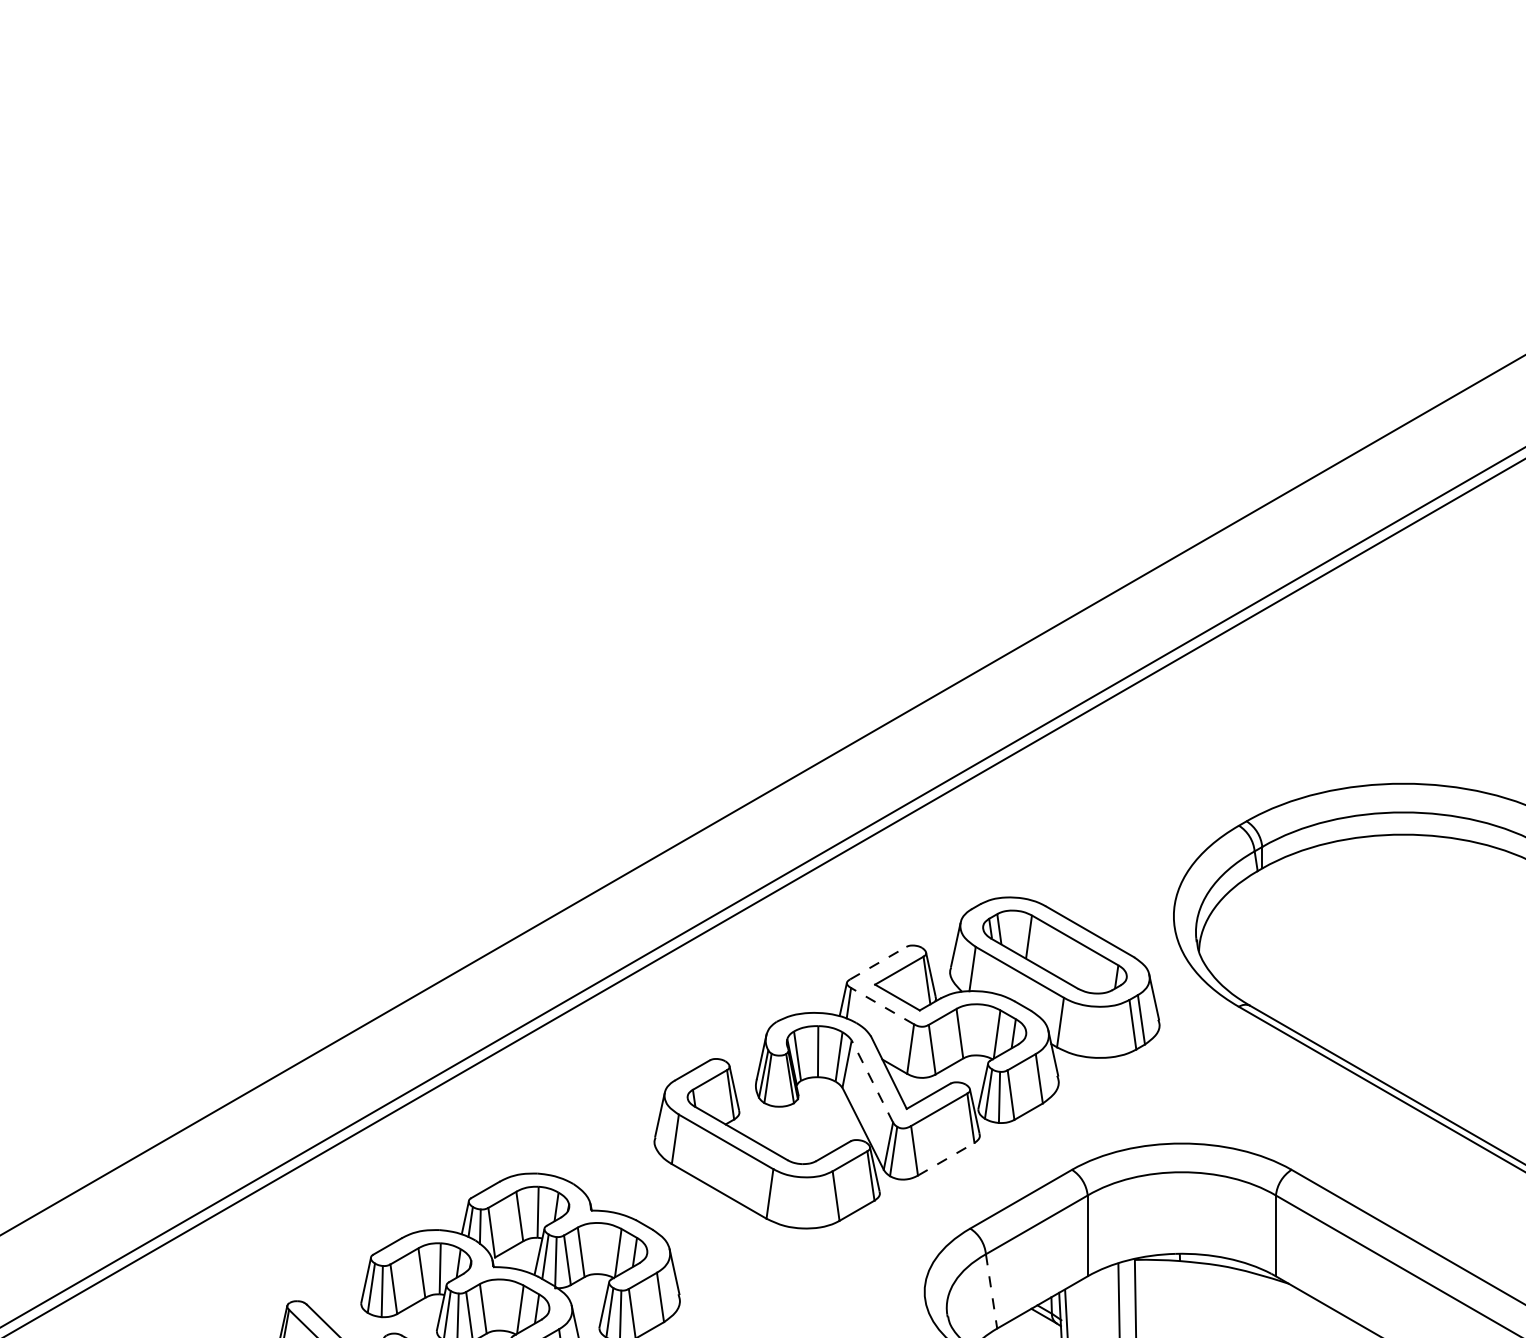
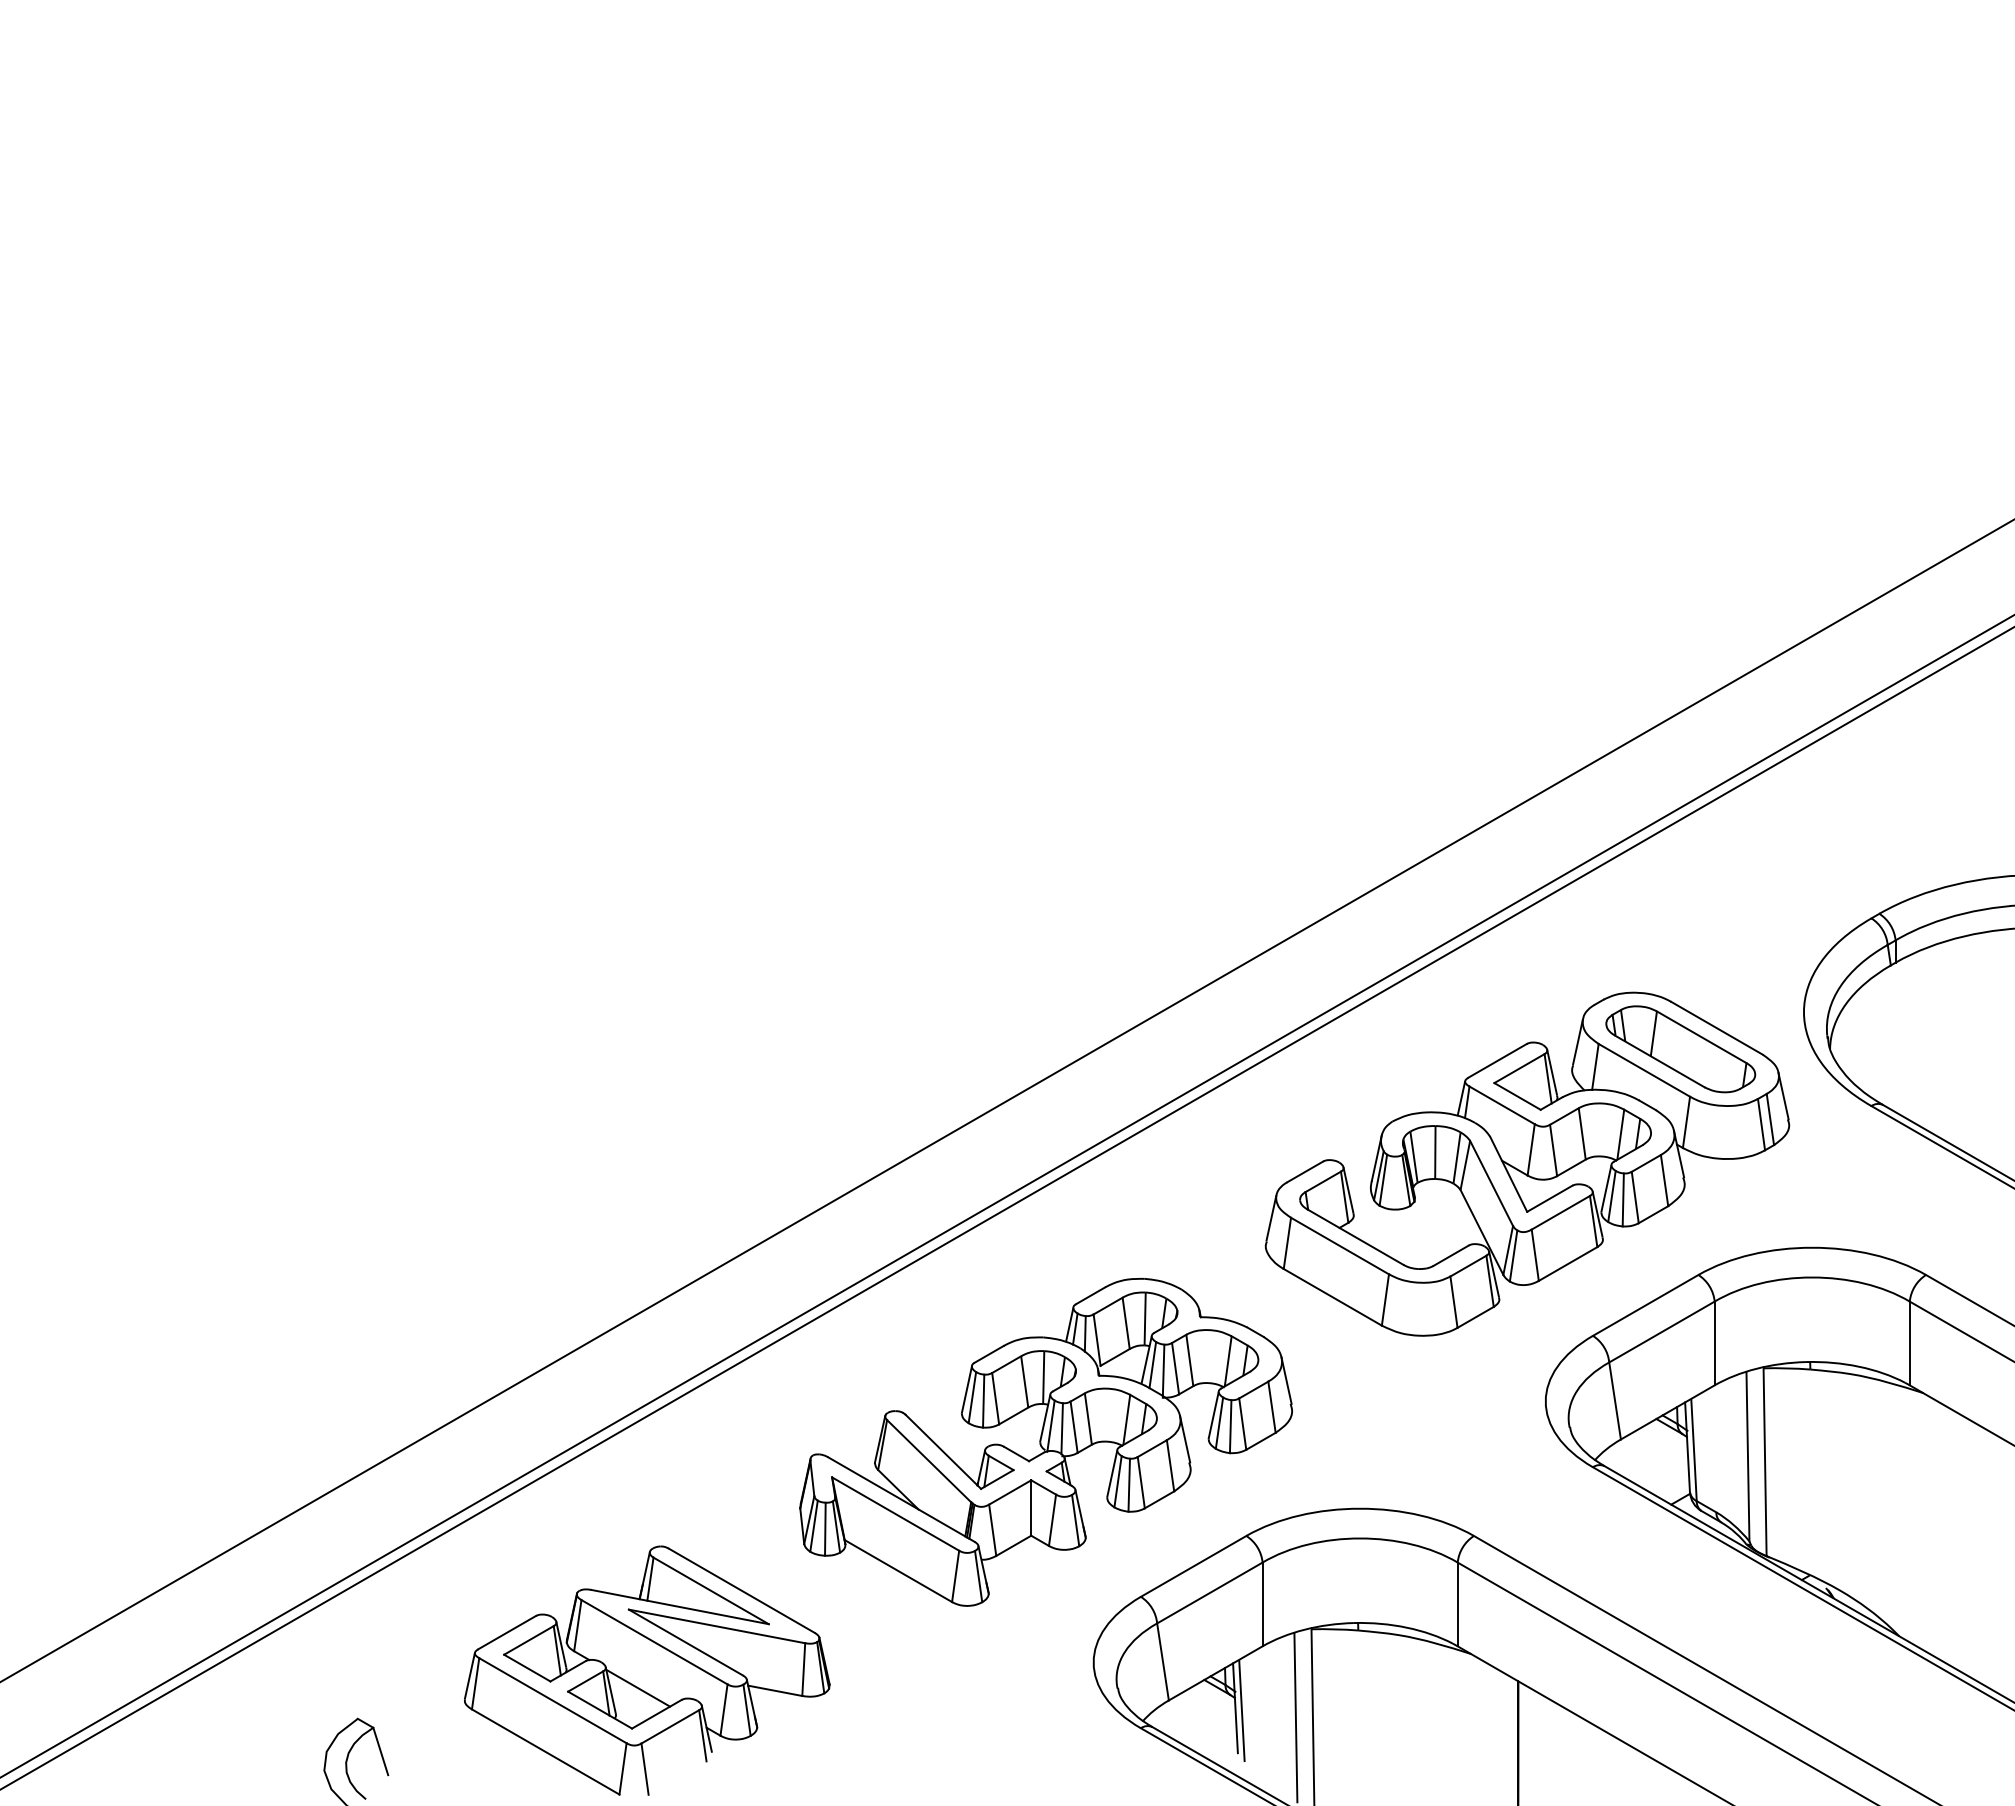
line: (878, 962) -> (1497, 1060), dashed -> solid
line: (882, 1006) -> (1502, 1105), dashed -> solid
line: (872, 1081) -> (1491, 1183), dashed -> solid
line: (946, 1159) -> (1568, 1264), dashed -> solid
line: (991, 1290) -> (1615, 1400), dashed -> solid

